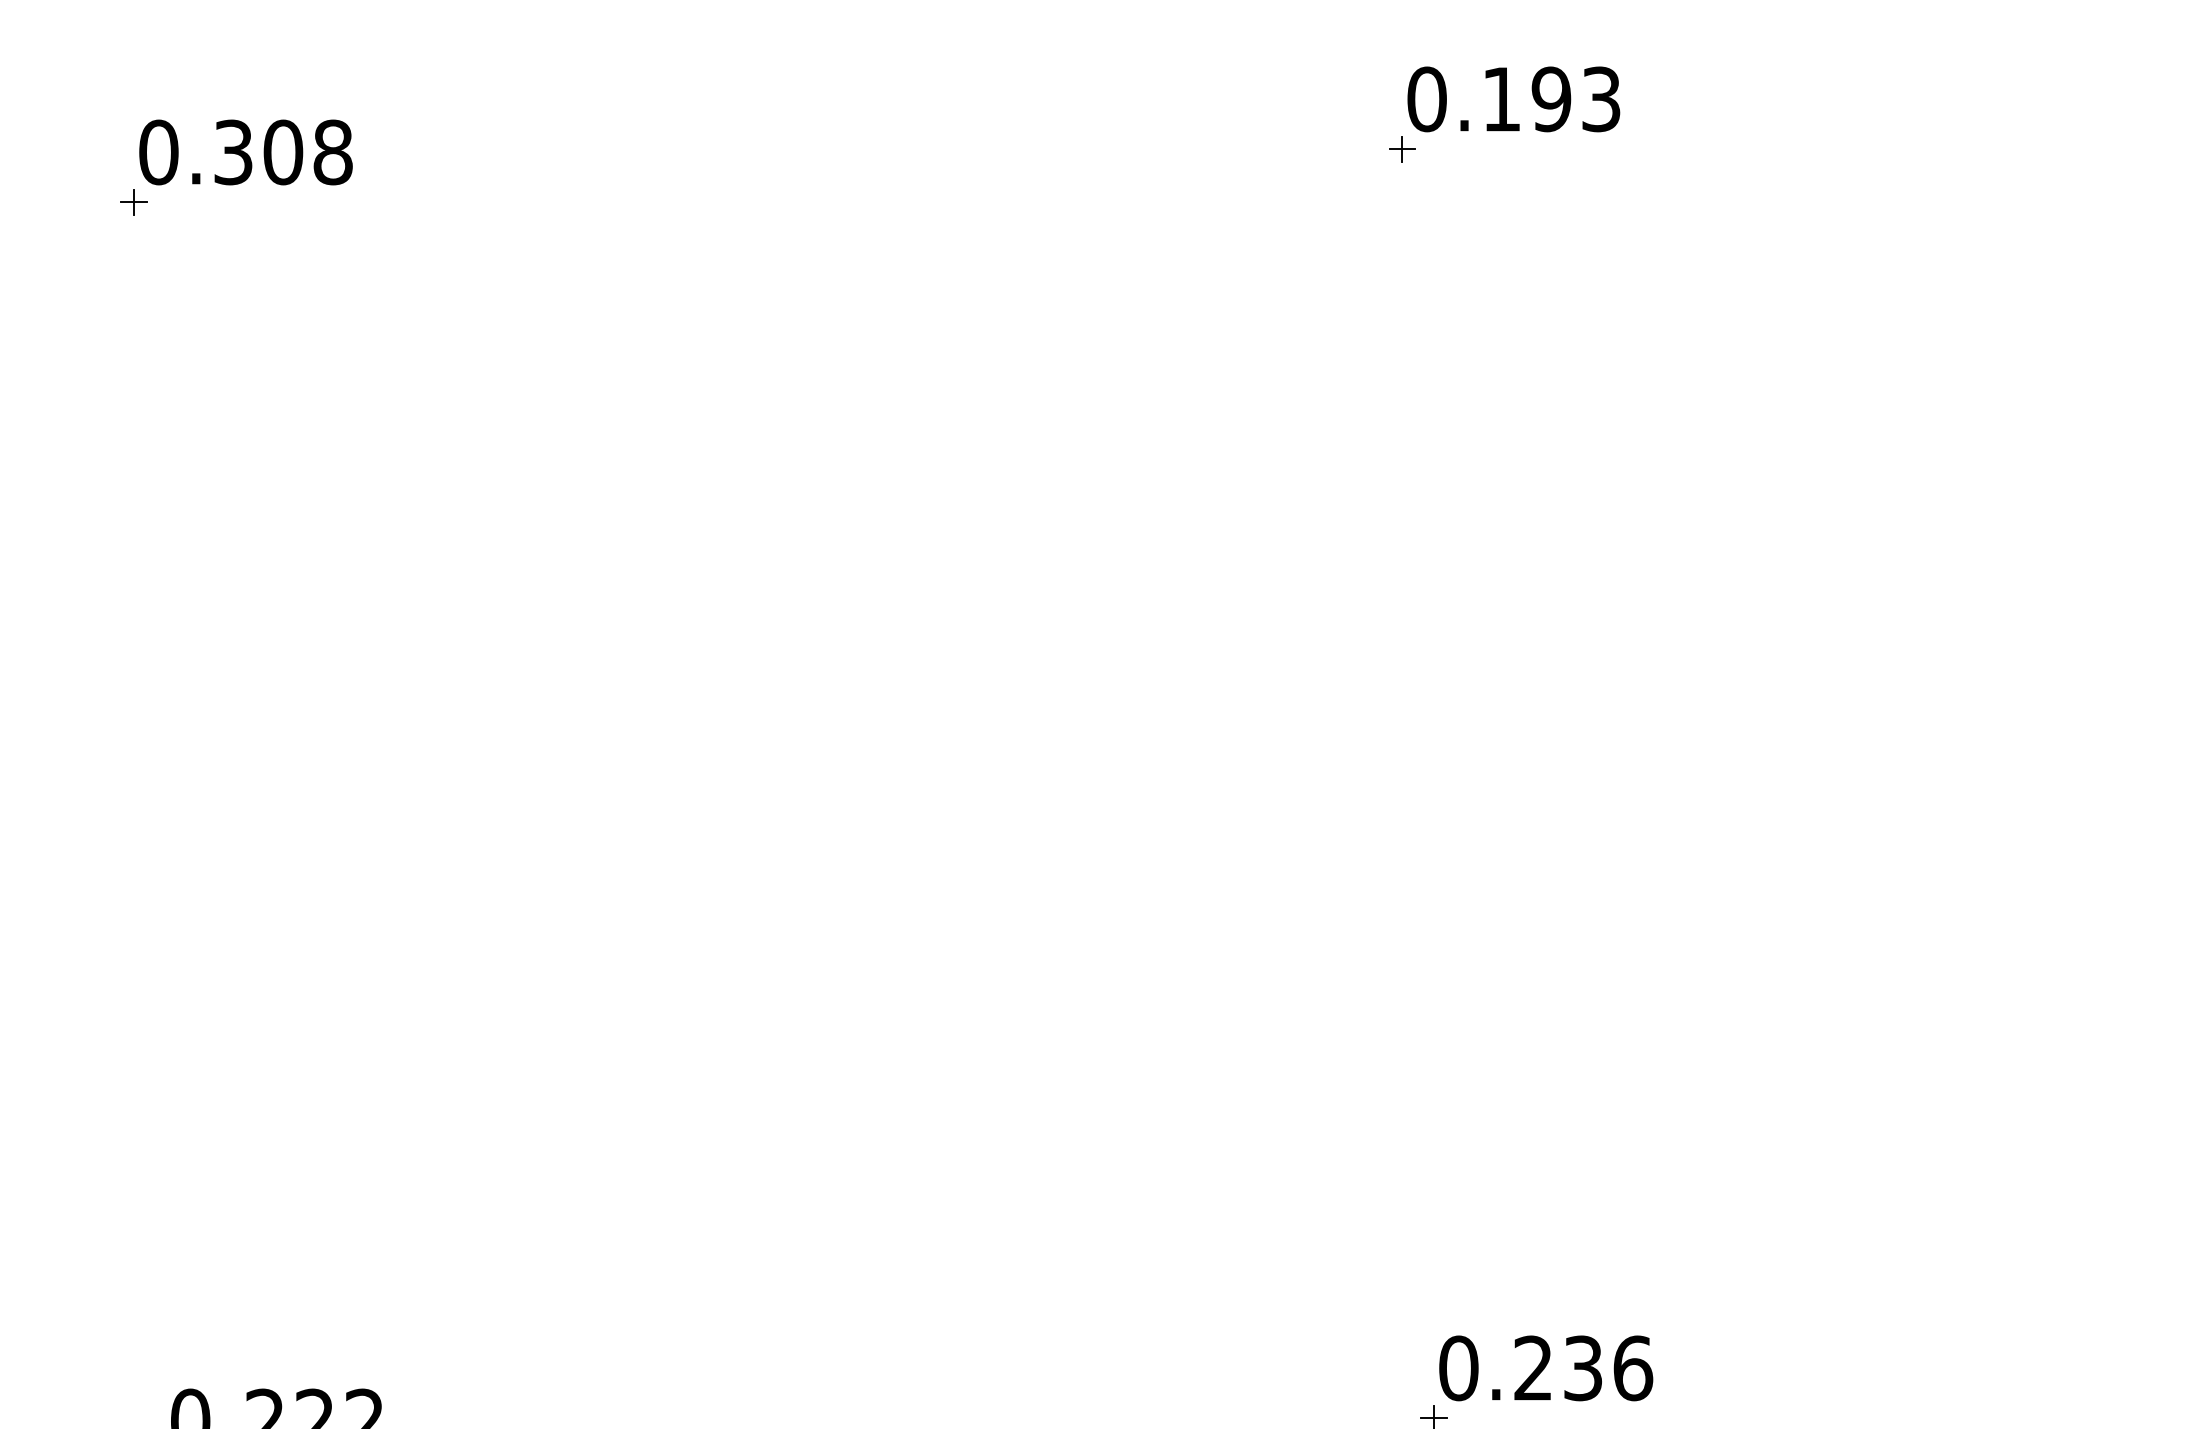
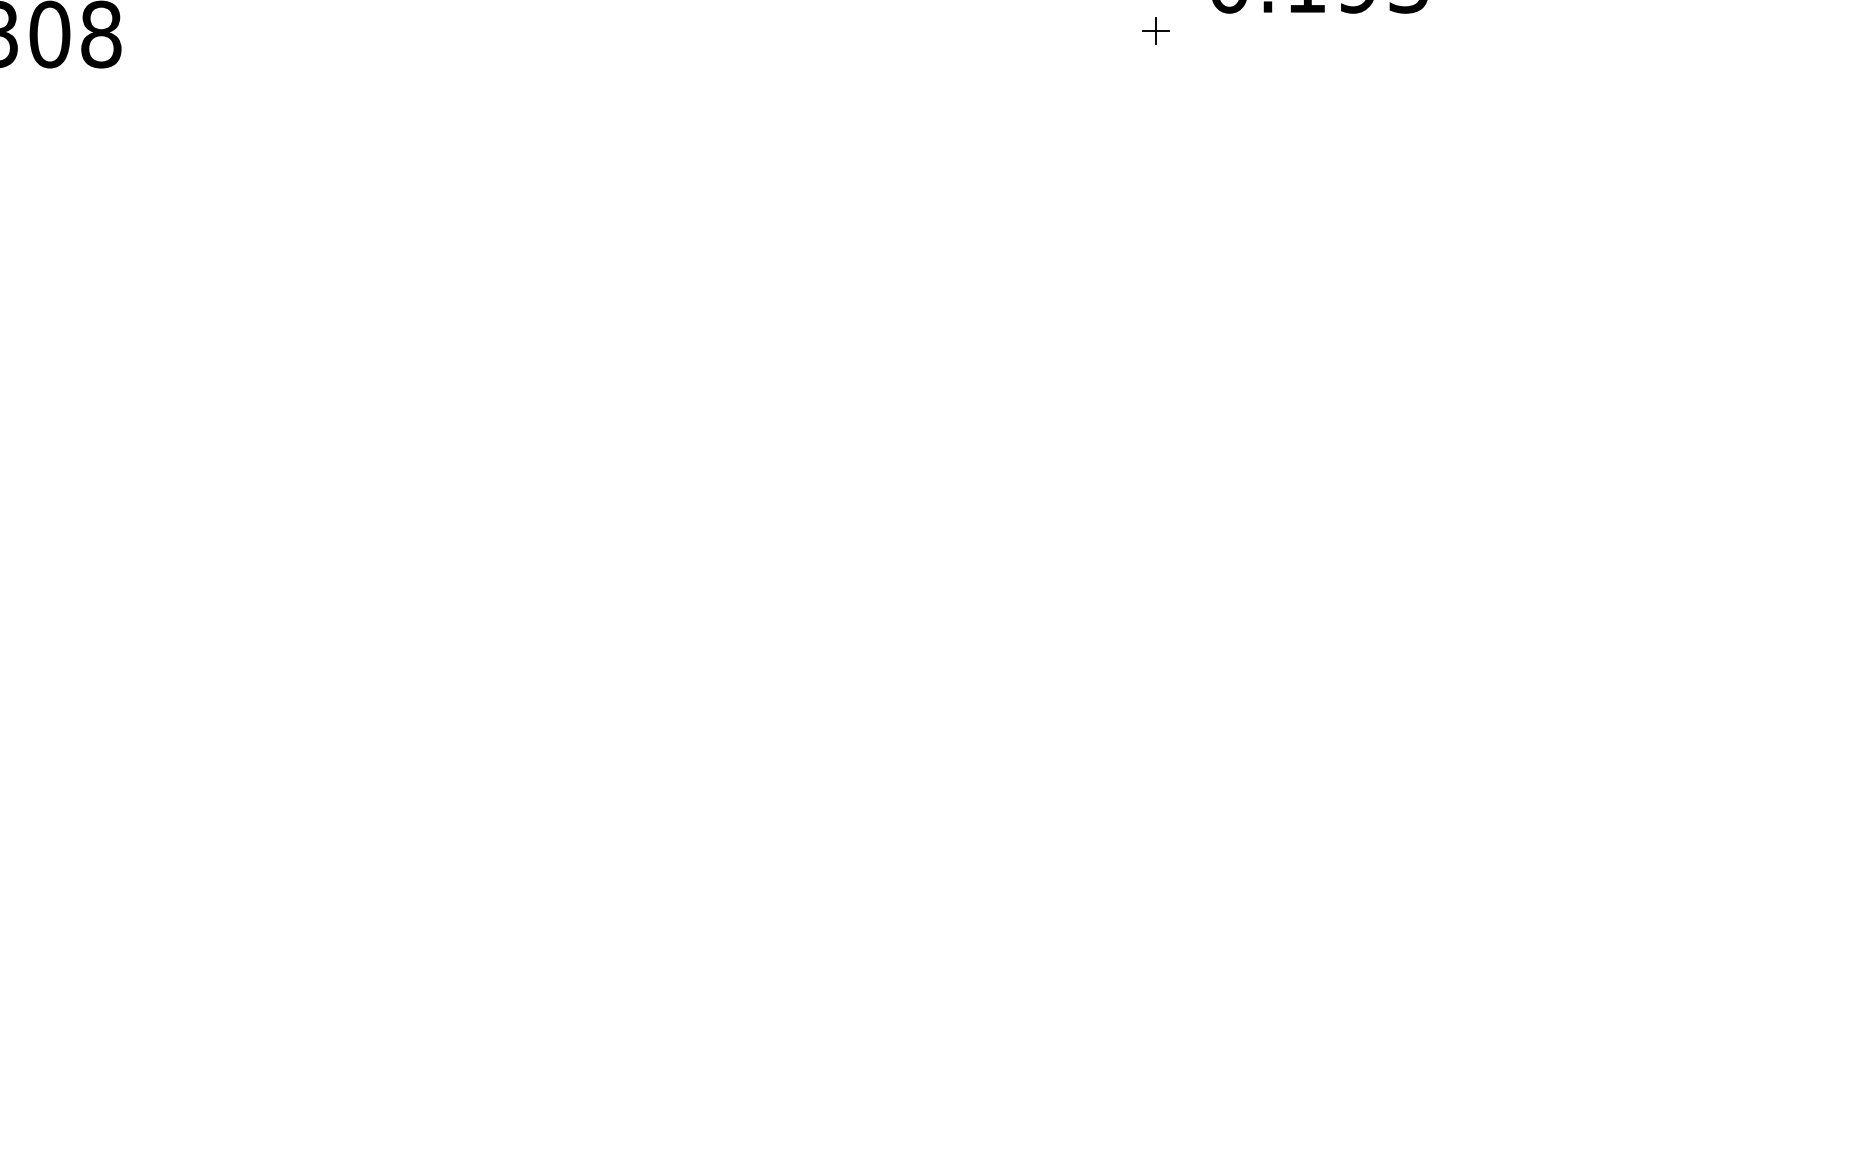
part: (1402, 149) -> (1156, 31), moved

